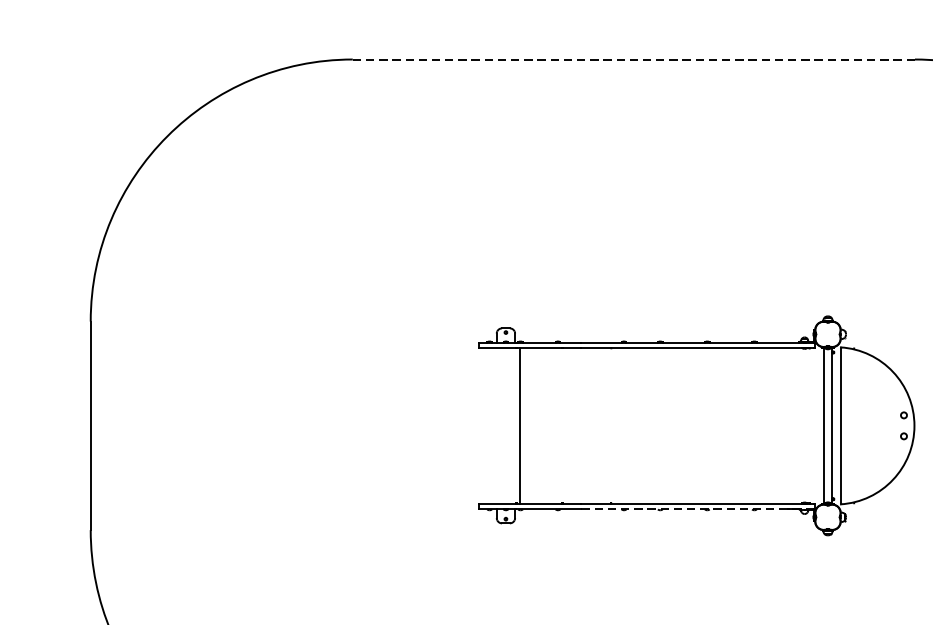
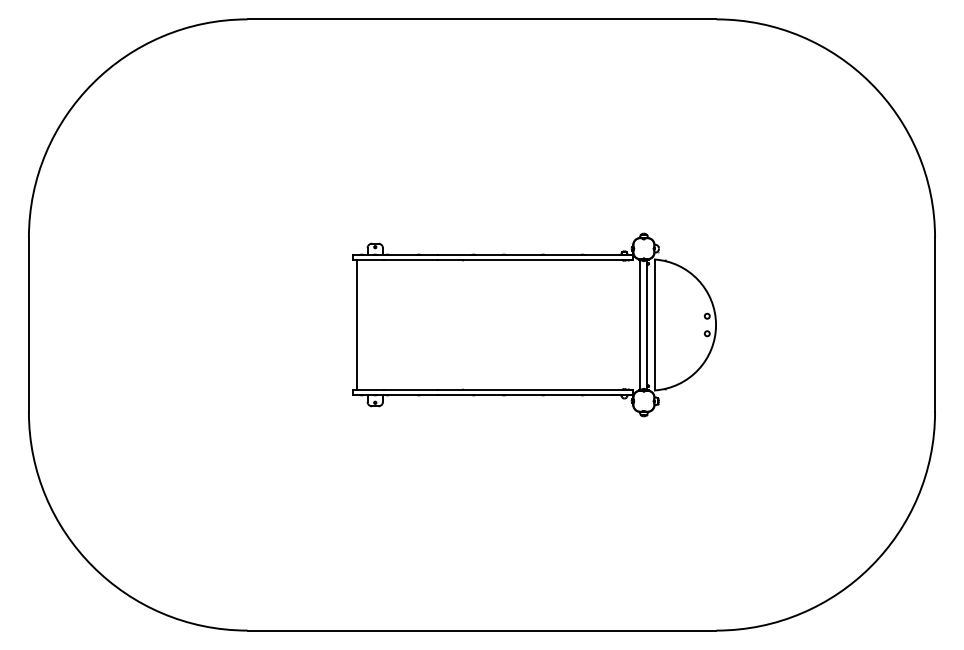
line: (634, 59) -> (482, 19), dashed -> solid
line: (519, 425) -> (356, 324), moved
line: (698, 509) -> (535, 394), dashed -> solid

